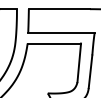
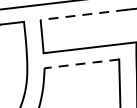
line: (59, 9) -> (83, 15), solid -> dashed
line: (54, 43) -> (82, 63), solid -> dashed

